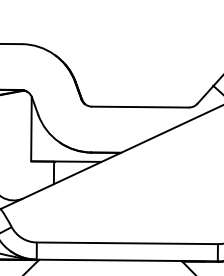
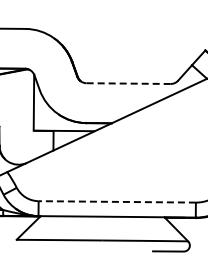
line: (140, 106) -> (128, 83), solid -> dashed
line: (127, 242) -> (117, 201), solid -> dashed

